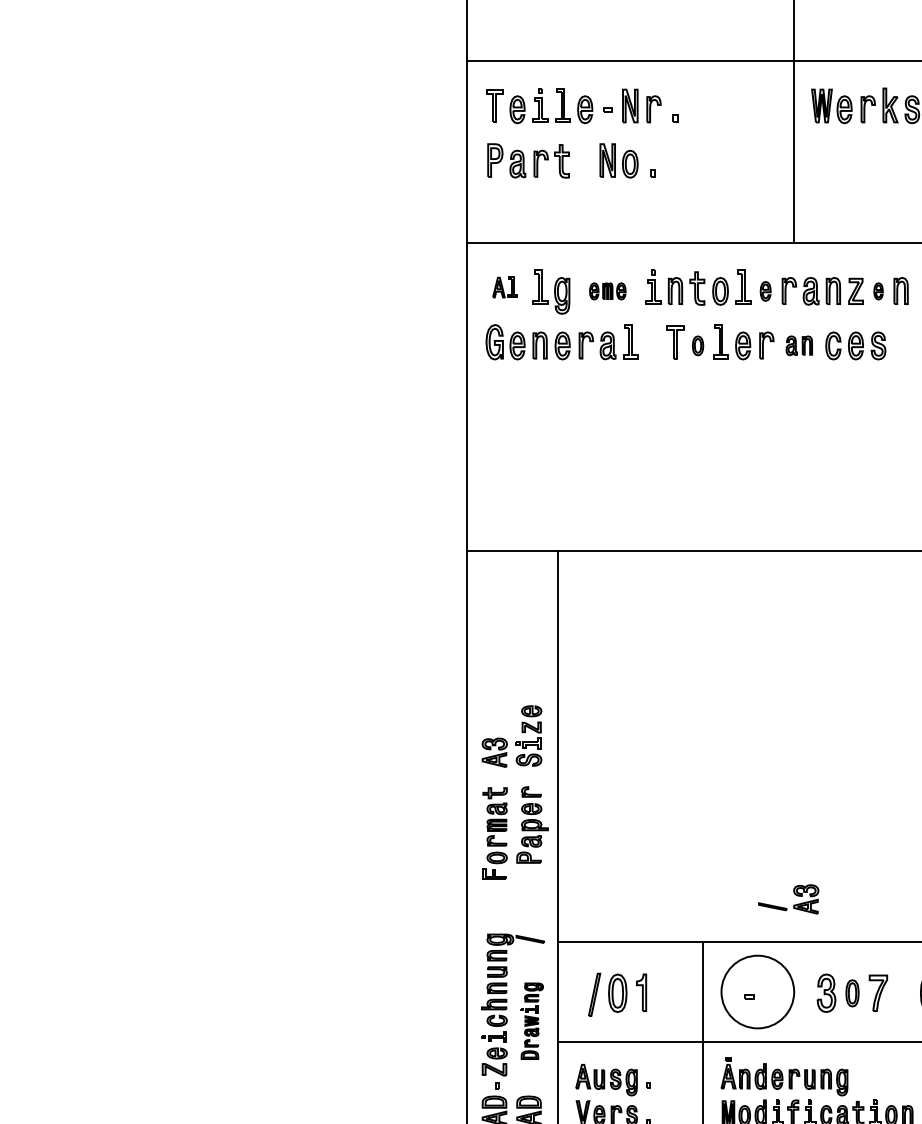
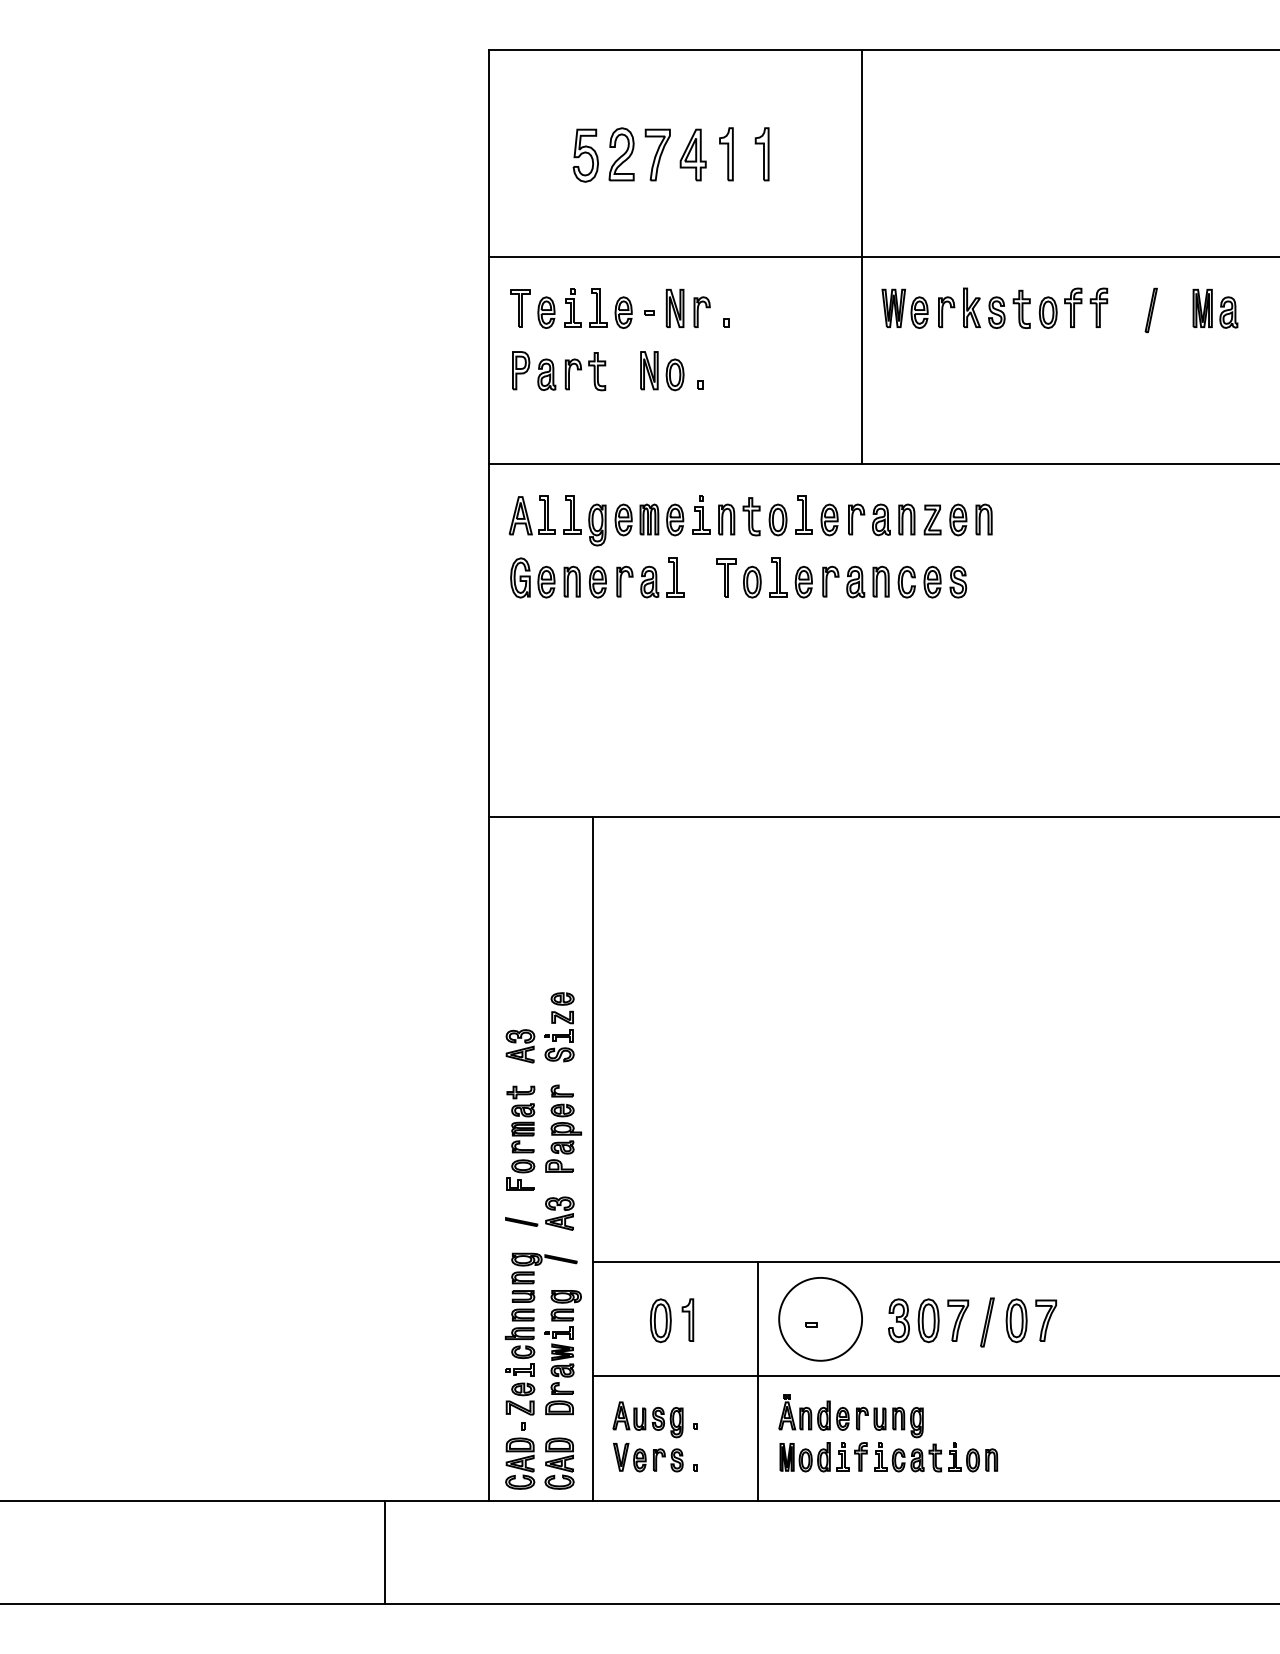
part: (504, 287) -> (531, 515), size x1.67
part: (607, 290) -> (649, 519), size x1.67
part: (765, 290) -> (829, 519), size x1.43
part: (878, 290) -> (958, 519), size x1.67
part: (698, 345) -> (752, 581), size x1.43
part: (798, 345) -> (867, 581), size x1.43
part: (793, 893) -> (545, 1206), moved
part: (852, 993) -> (928, 1320), size x1.43
part: (594, 994) -> (987, 1322), moved
part: (531, 1021) -> (562, 1352), size x1.43

